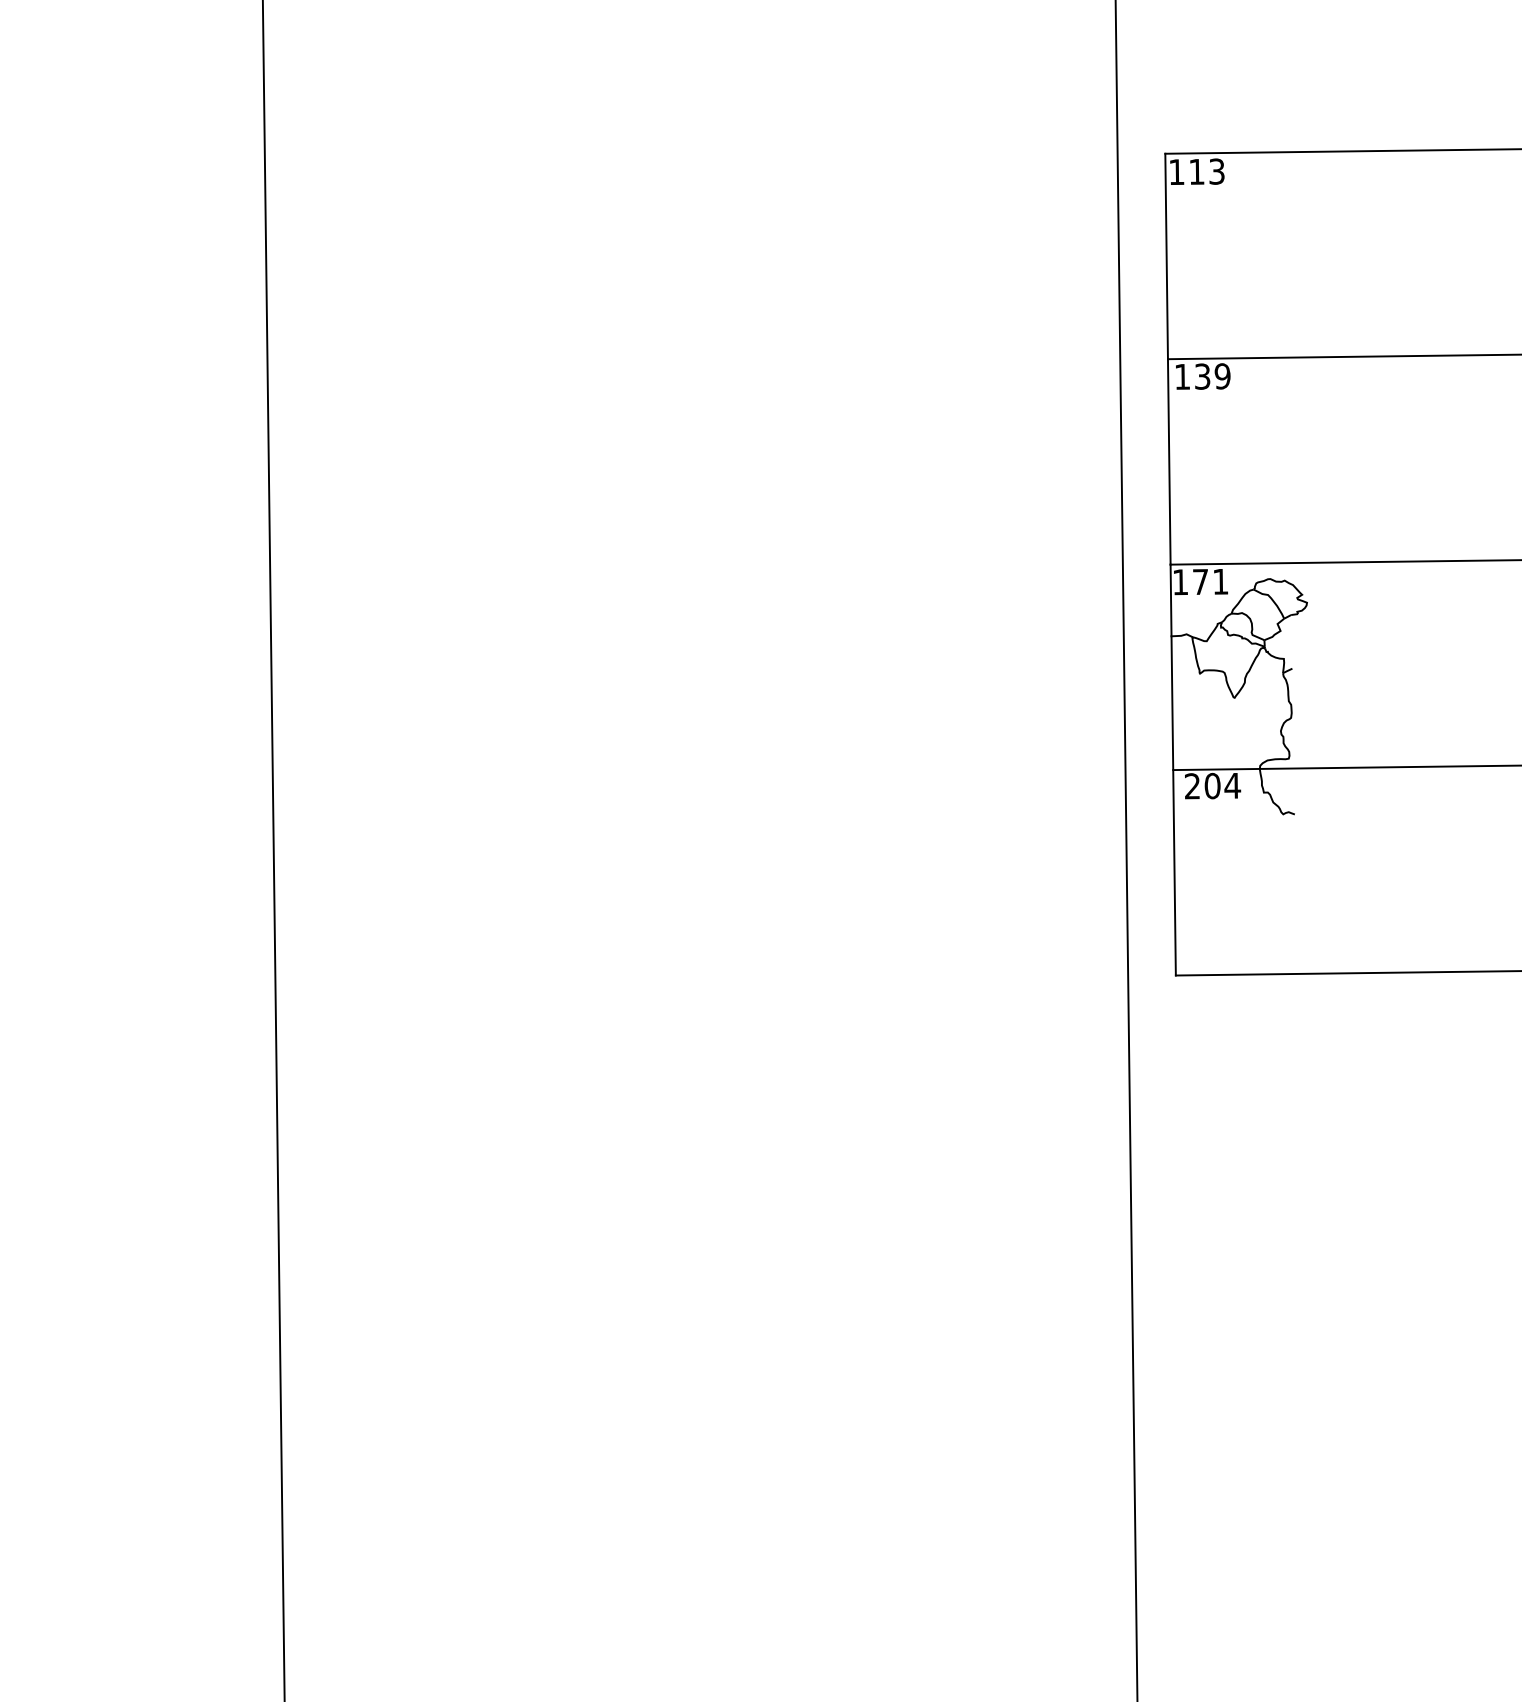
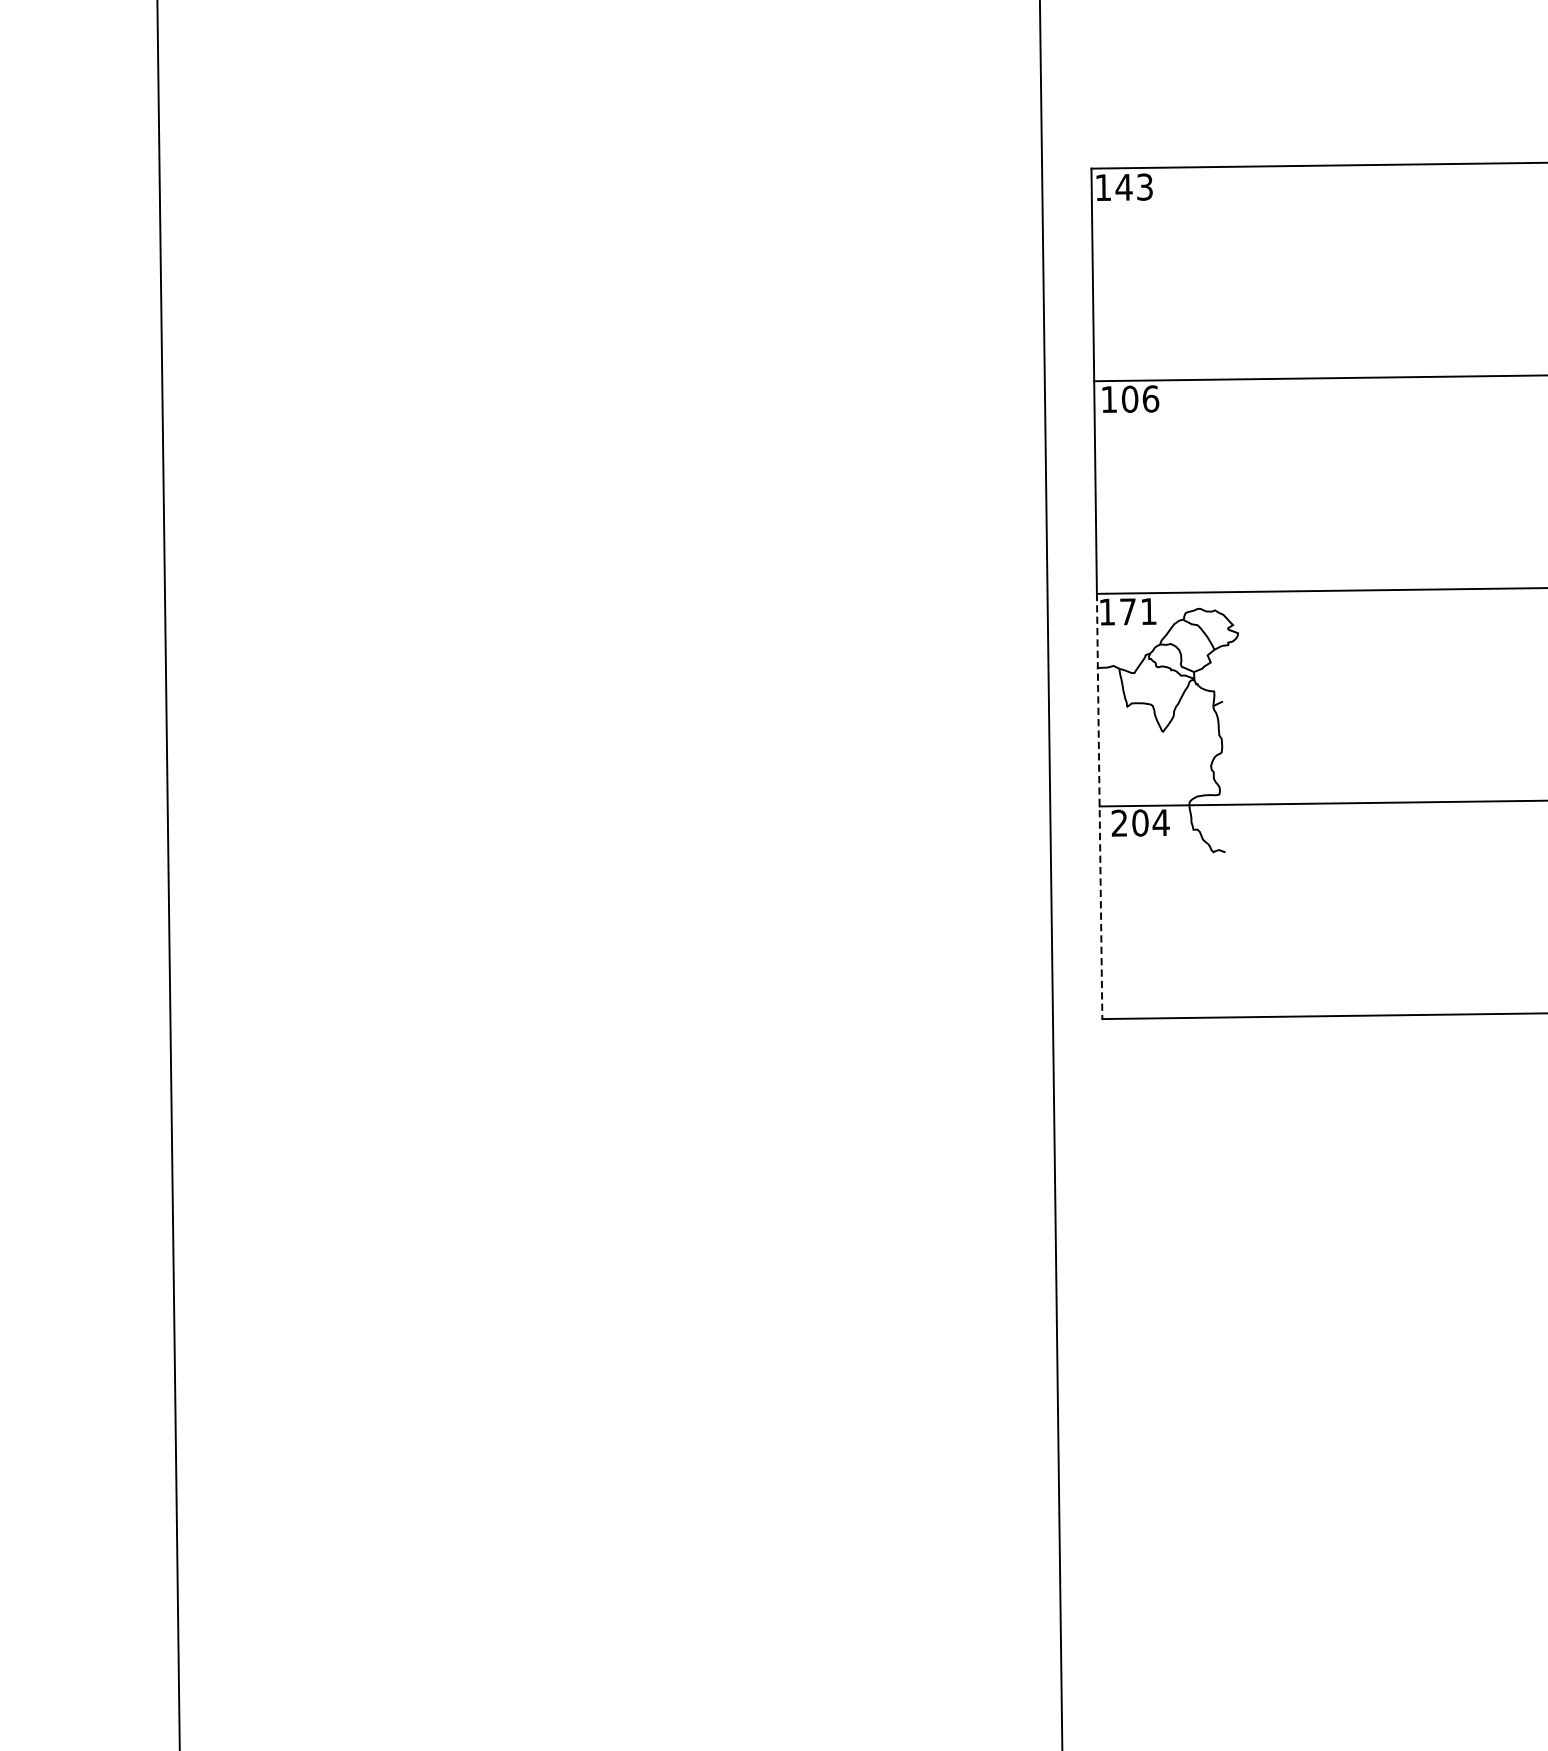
text: (1196, 171) -> (1123, 186), 113 -> 143
text: (1212, 376) -> (1140, 399), 139 -> 106
line: (1173, 770) -> (1099, 806), solid -> dashed

